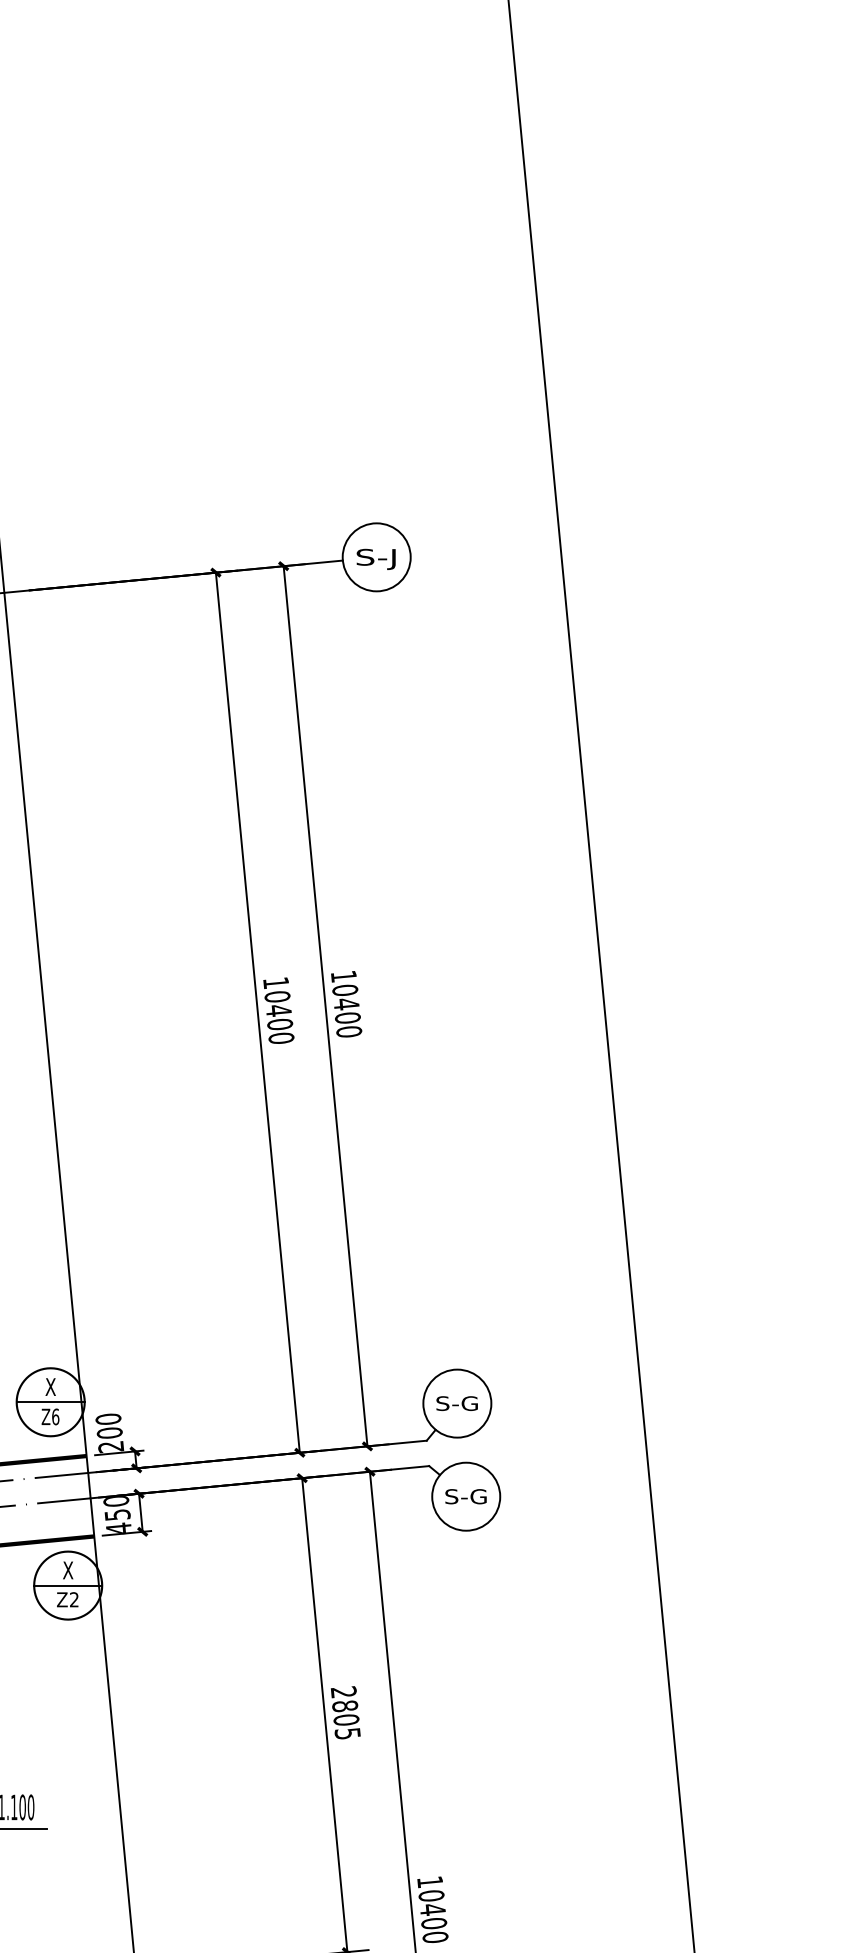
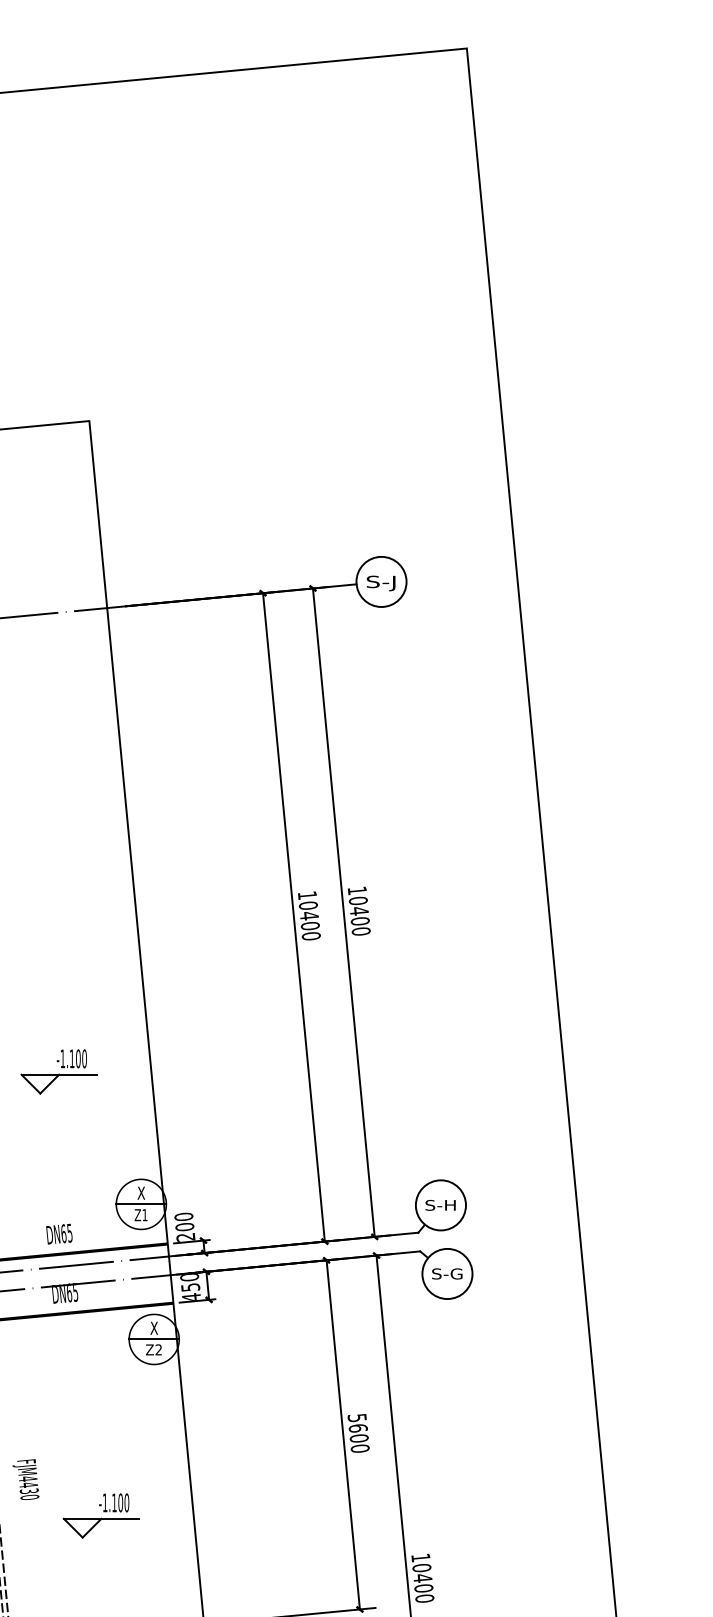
text: (462, 1403) -> (444, 1205), S-G -> S-H
text: (54, 1417) -> (144, 1215), Z6 -> Z1
text: (345, 1711) -> (358, 1432), 2805 -> 5600

